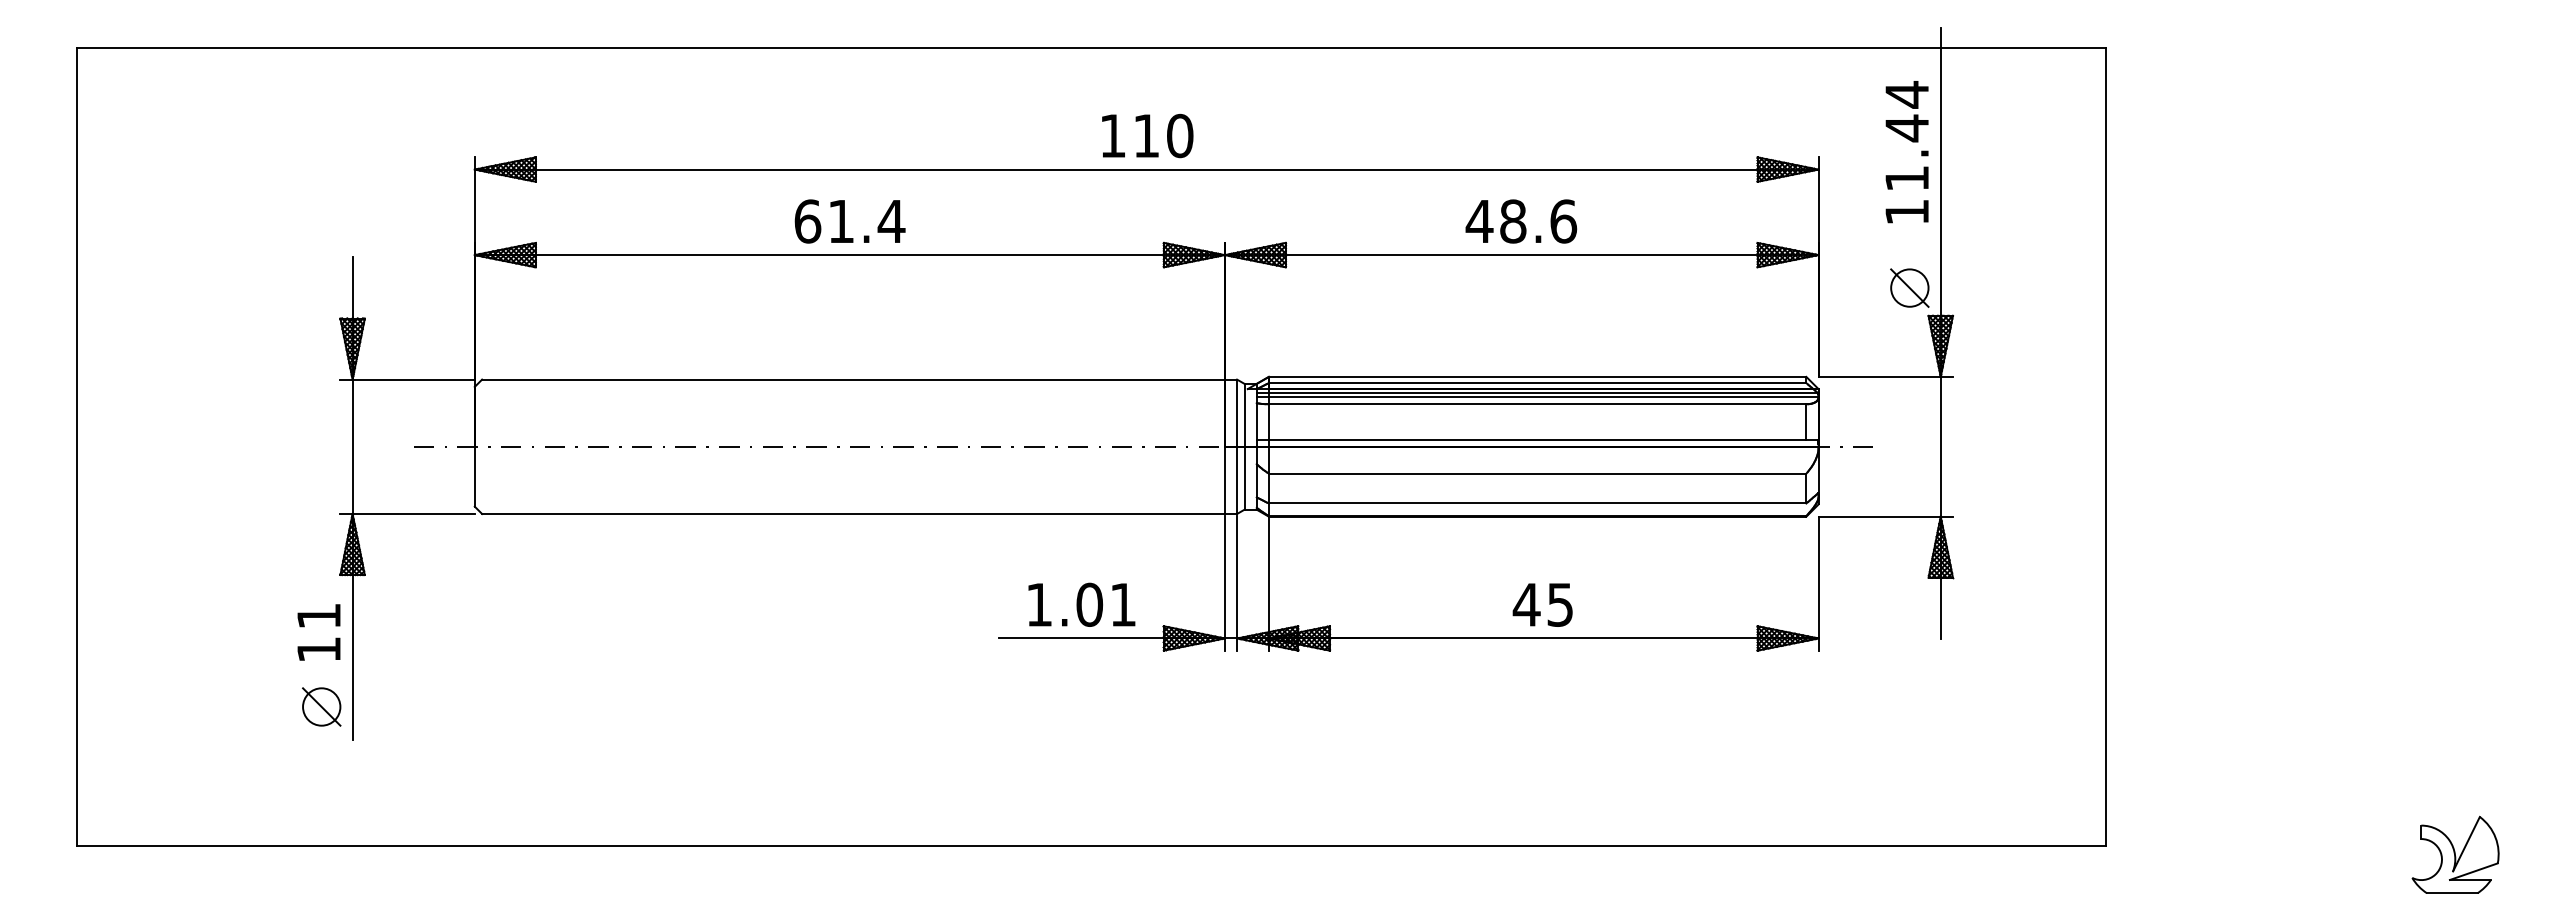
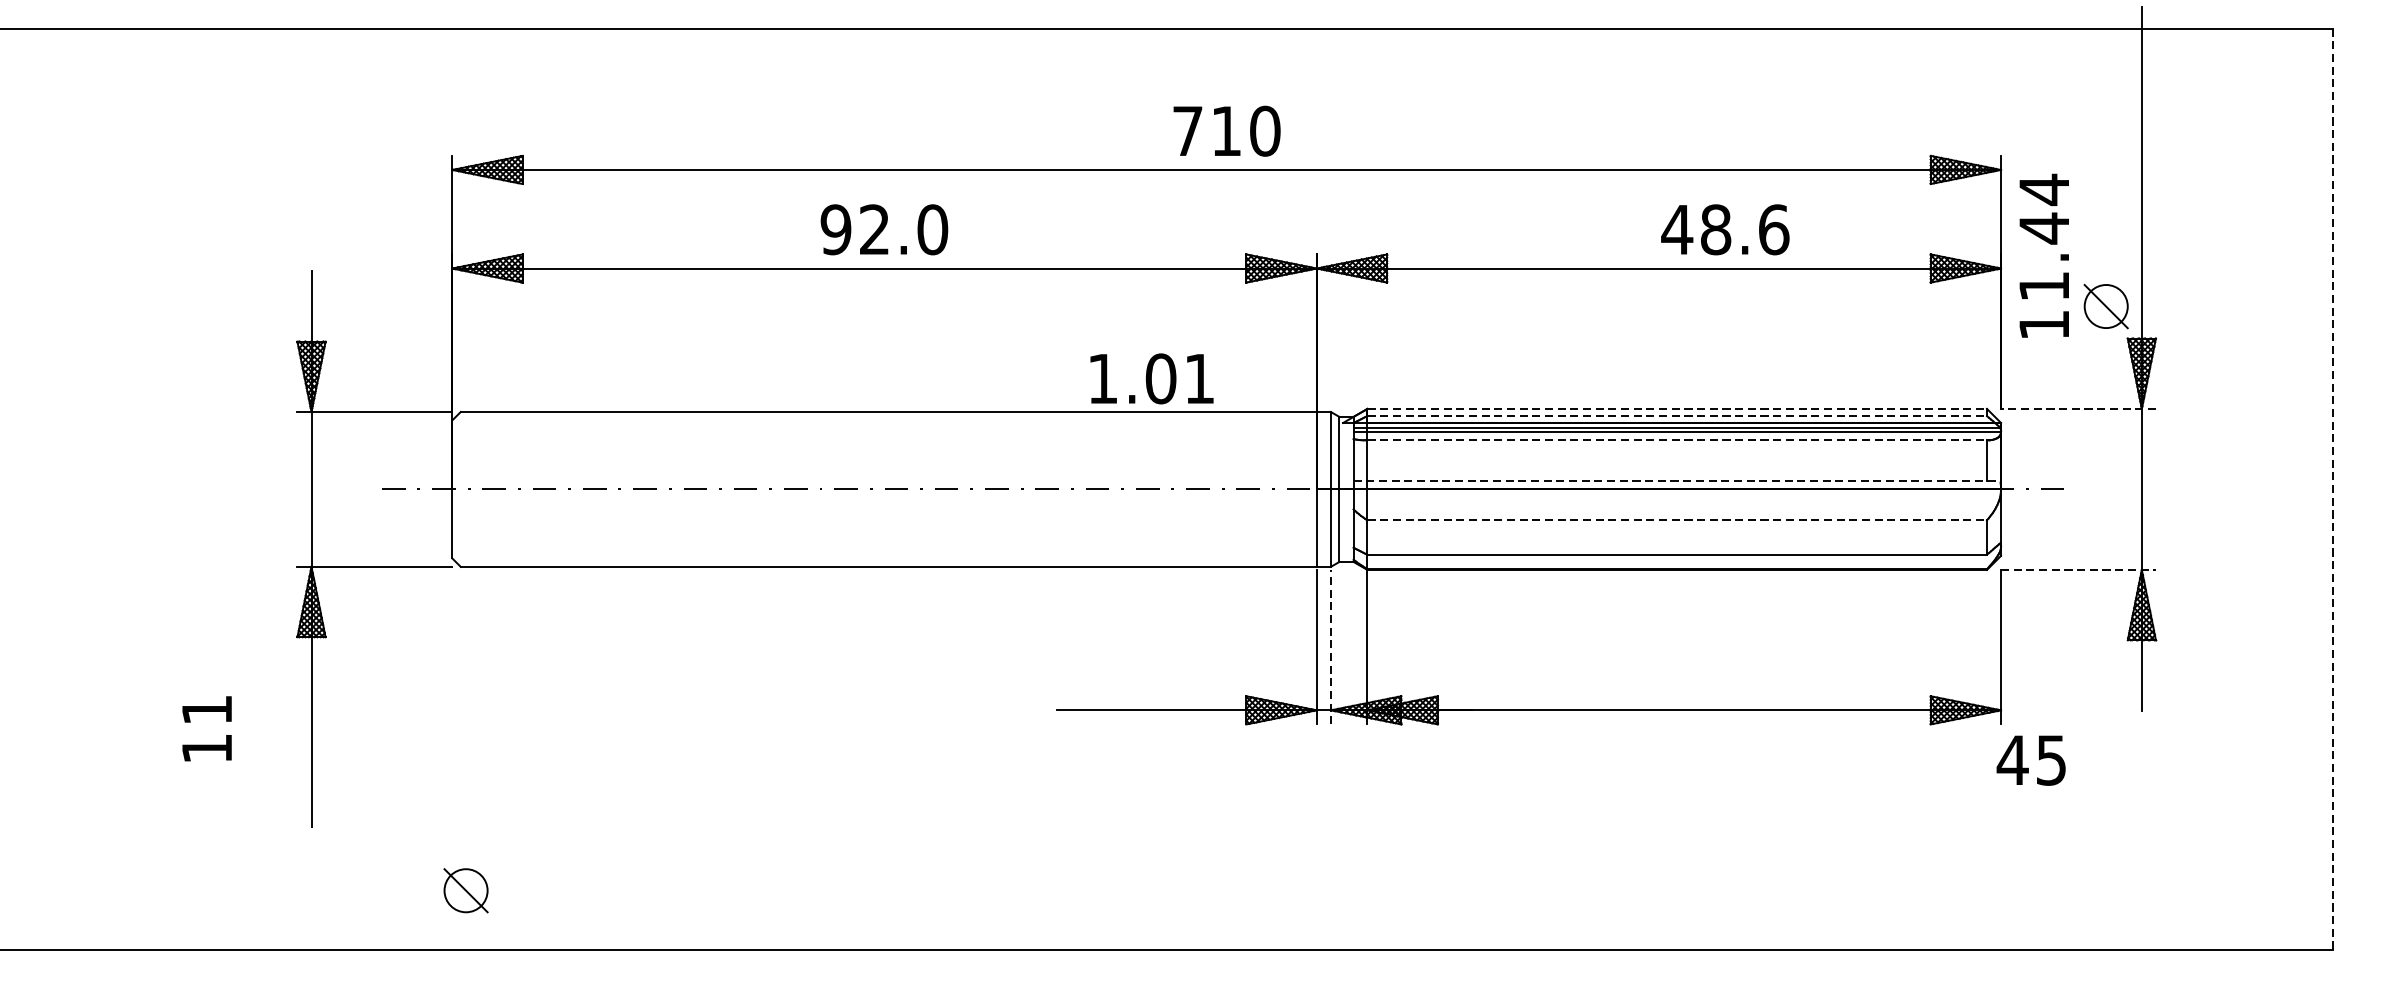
text: (1112, 135) -> (1187, 130), 110 -> 710
text: (1906, 152) -> (2043, 256), moved
text: (849, 221) -> (884, 229), 61.4 -> 92.0
text: (1521, 221) -> (1725, 229), moved
line: (1537, 376) -> (1677, 408), solid -> dashed
line: (1885, 376) -> (2078, 408), solid -> dashed
line: (1537, 383) -> (1677, 416), solid -> dashed
line: (1537, 404) -> (1677, 440), solid -> dashed
line: (1537, 439) -> (1677, 481), solid -> dashed
line: (2106, 446) -> (2332, 489), solid -> dashed
line: (1537, 473) -> (1677, 520), solid -> dashed
line: (1886, 516) -> (2079, 569), solid -> dashed
line: (1237, 583) -> (1331, 646), solid -> dashed
text: (1081, 604) -> (1151, 378), moved
text: (1542, 604) -> (2030, 759), moved
text: (318, 632) -> (206, 728), moved
part: (321, 706) -> (465, 890), moved

